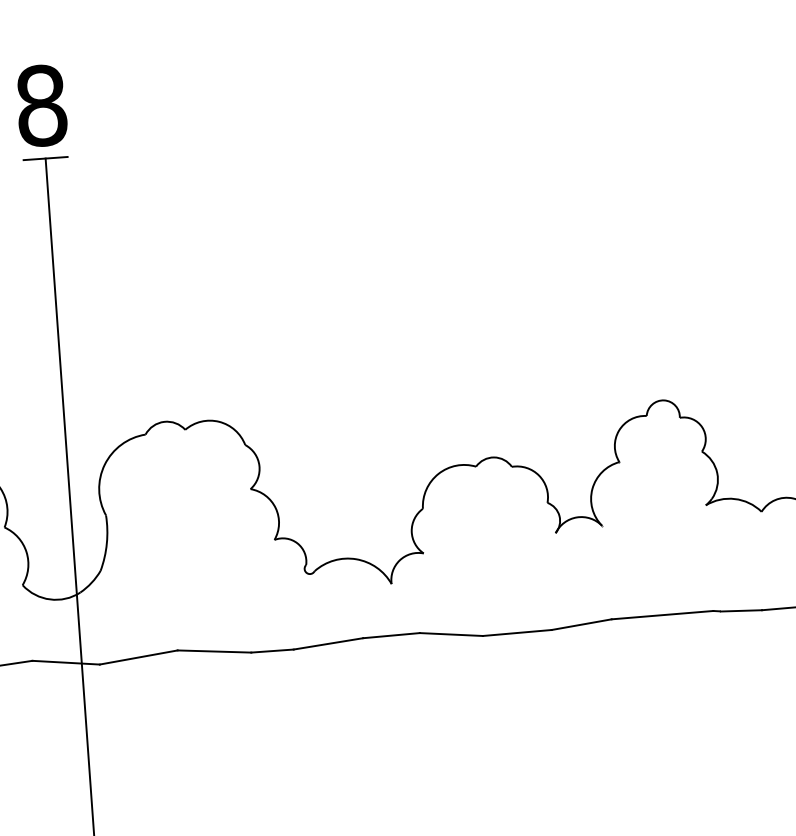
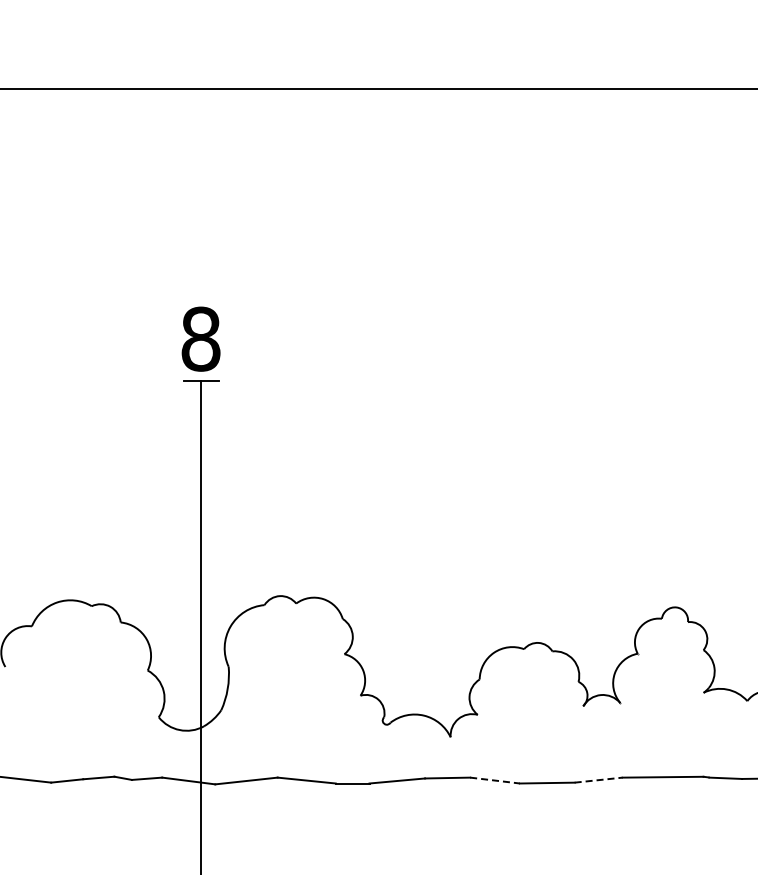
line: (582, 625) -> (599, 780), solid -> dashed
line: (451, 634) -> (495, 780), solid -> dashed

